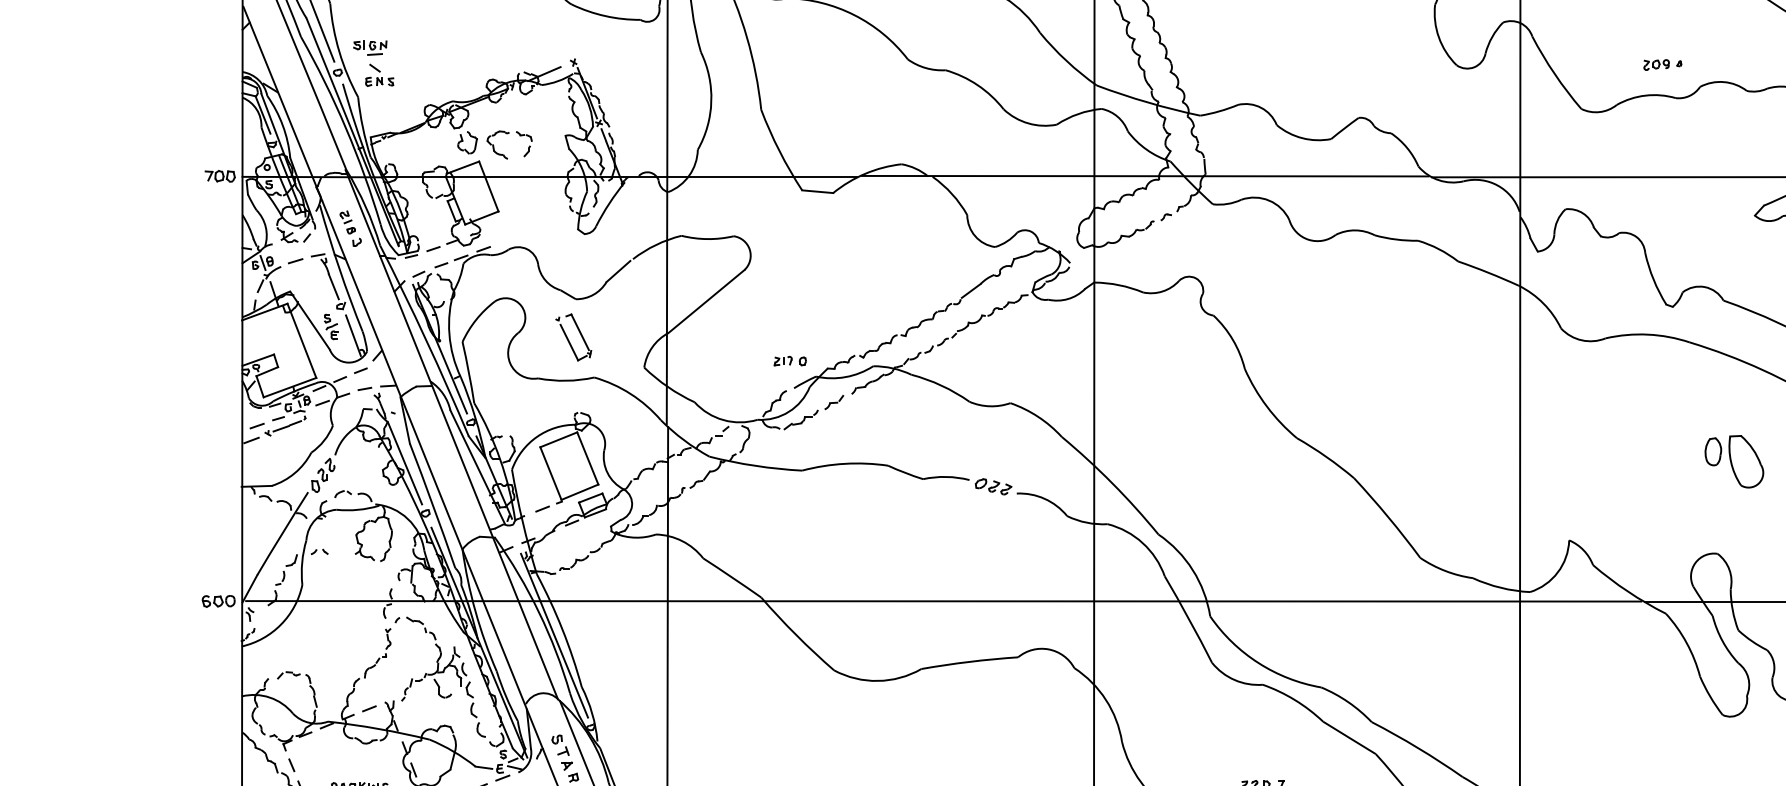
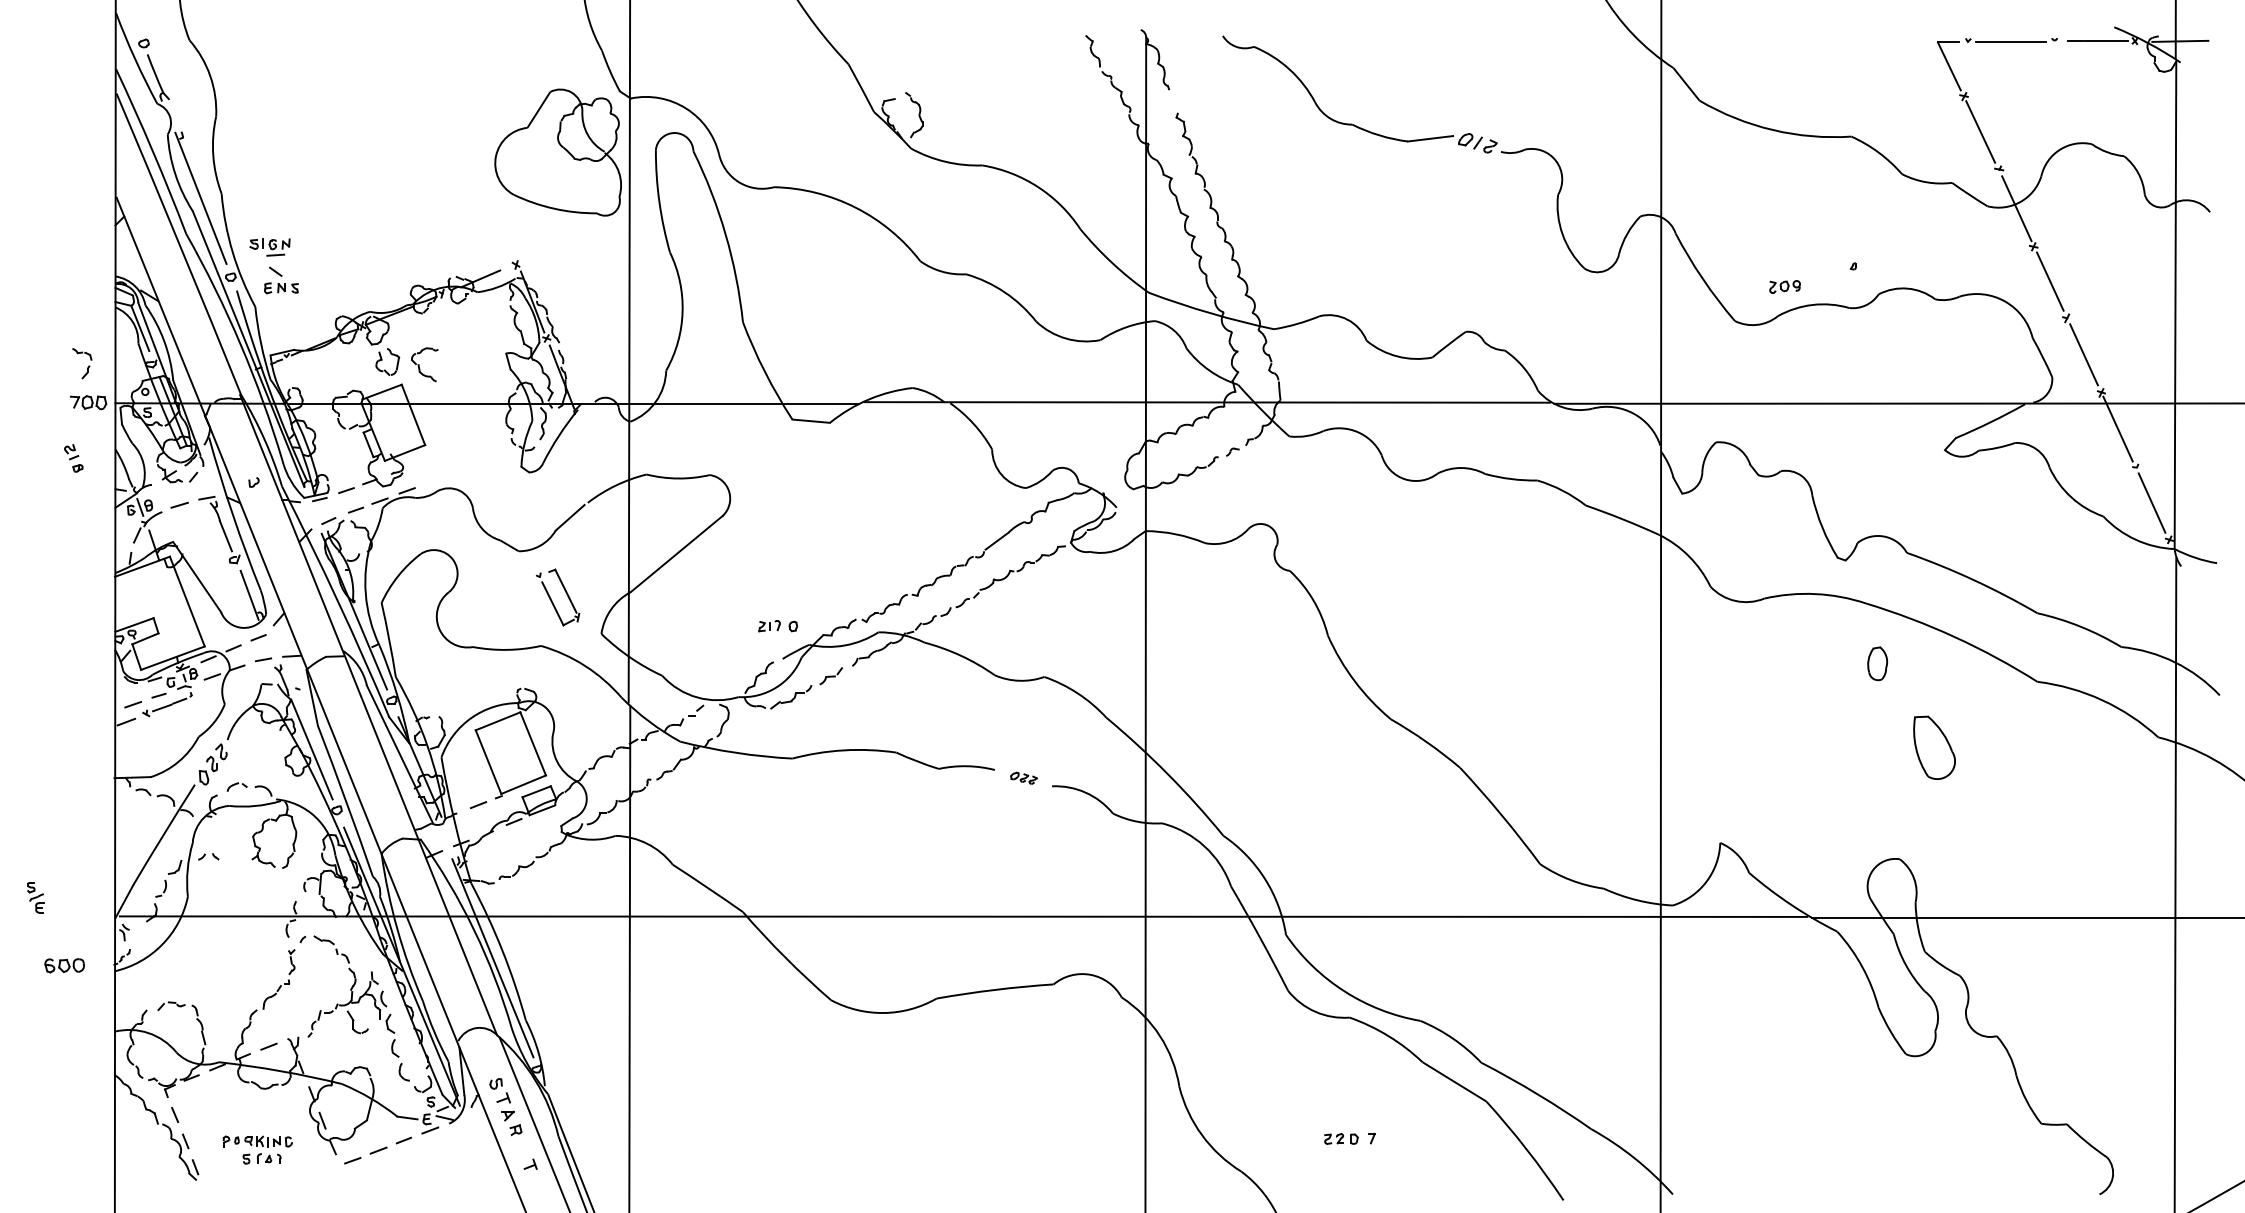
part: (1656, 64) -> (1784, 286), moved
part: (529, 145) -> (88, 365), moved
part: (347, 222) -> (73, 458), moved
part: (330, 326) -> (35, 897), moved
part: (569, 339) -> (552, 600), moved
part: (1713, 451) -> (1877, 663), moved
part: (993, 487) -> (1023, 778), size x0.6
part: (218, 601) -> (64, 965), moved

